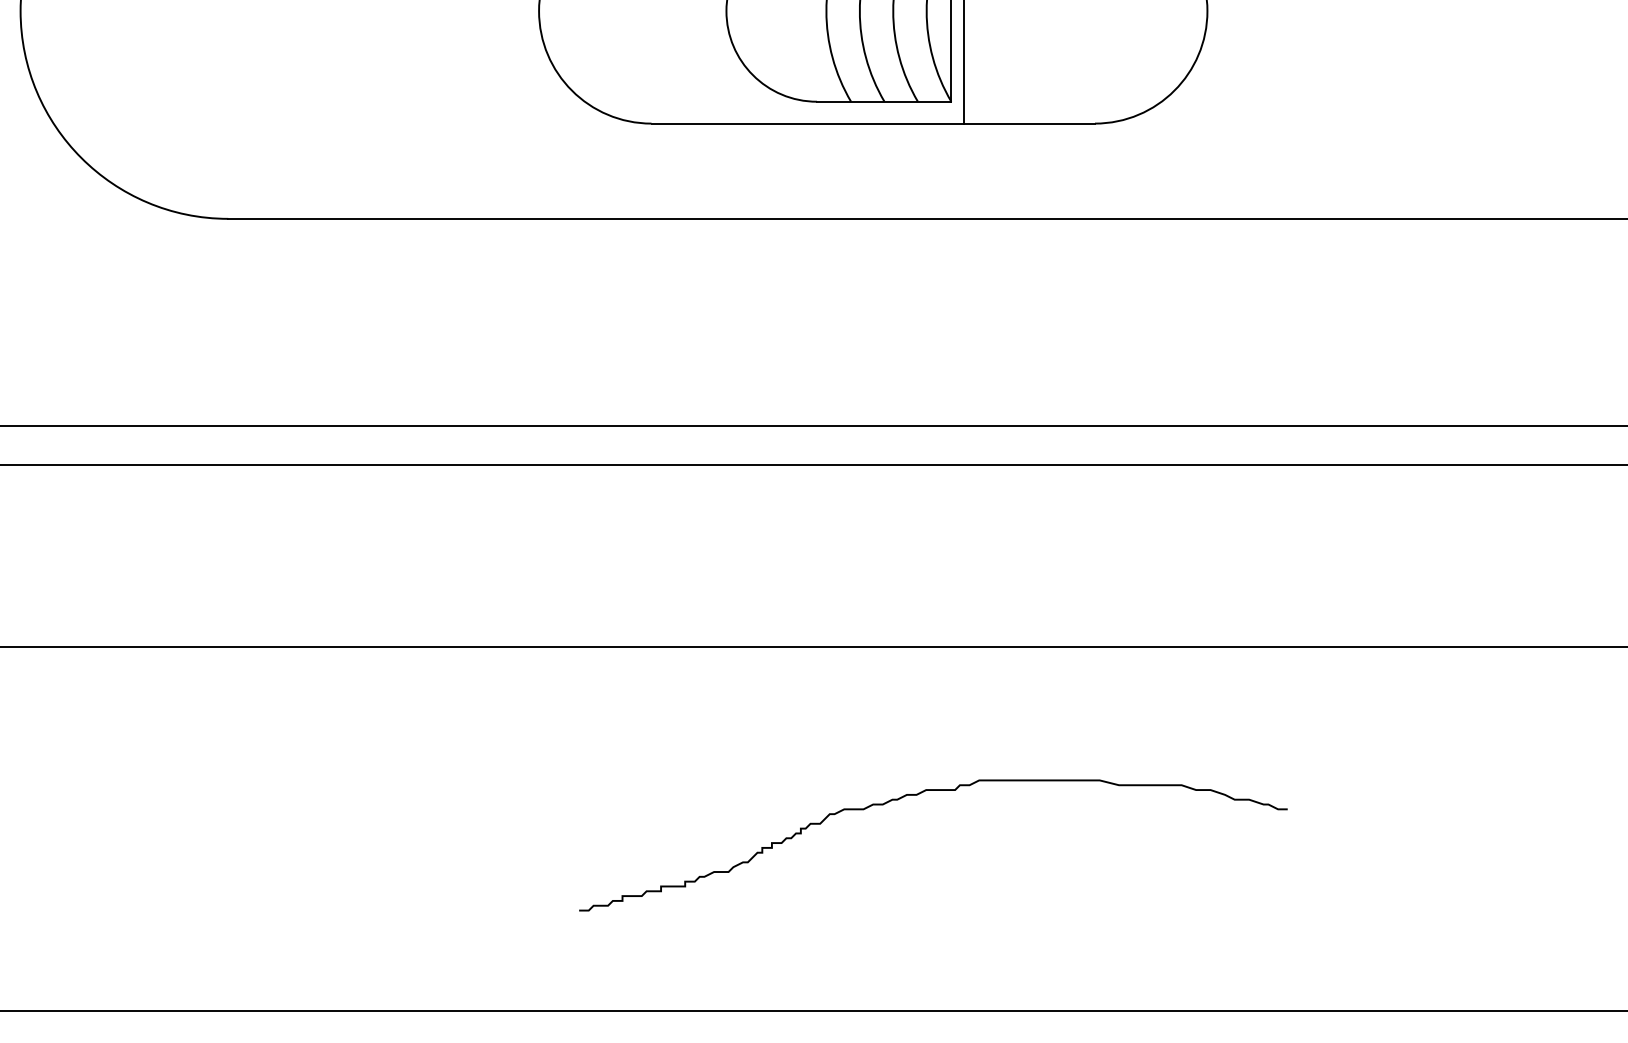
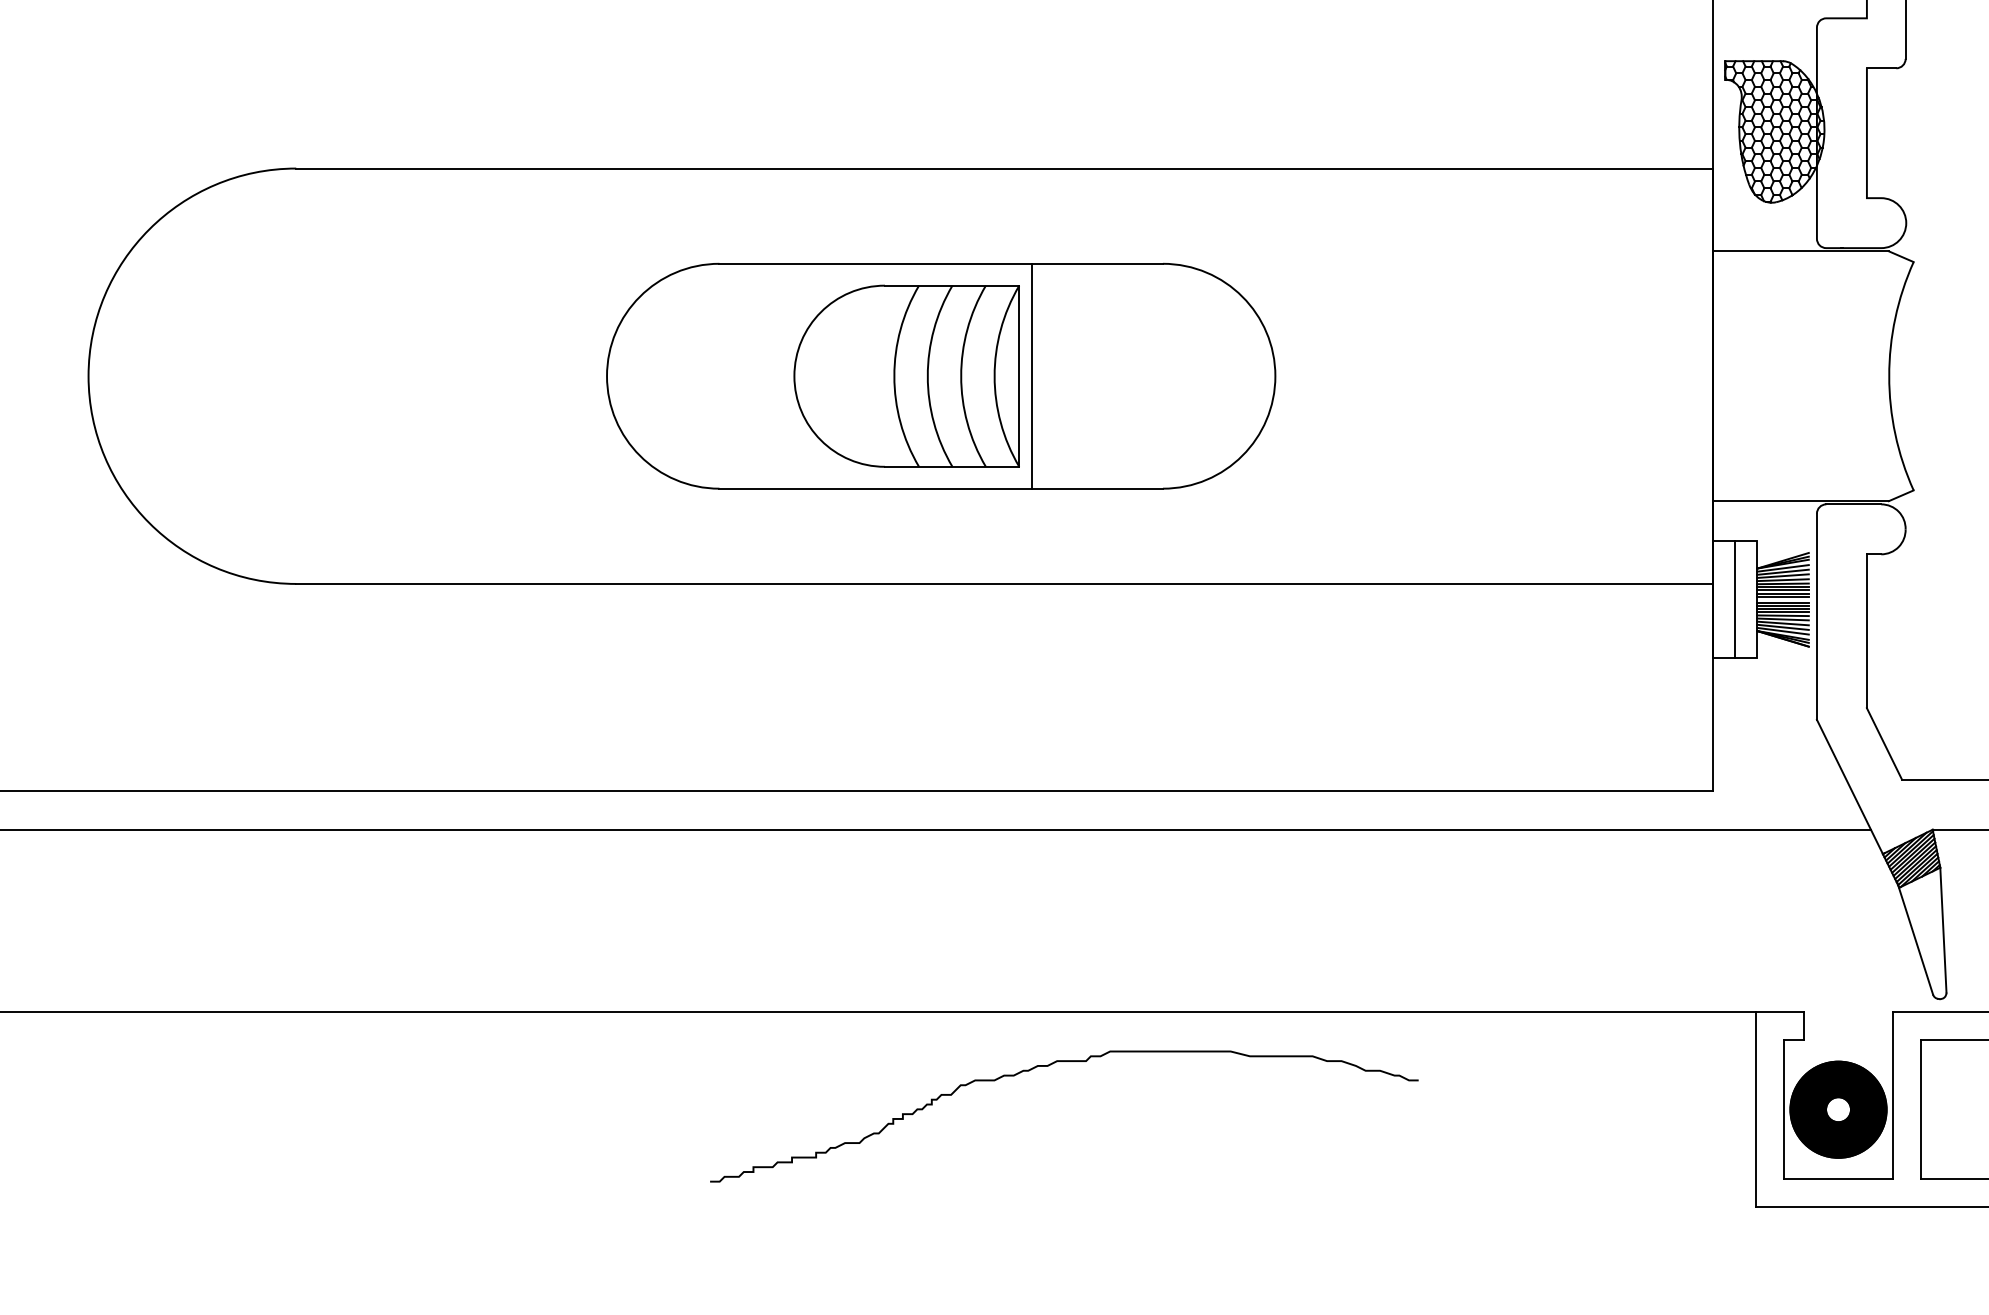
curve: (917, 795) -> (1048, 1066), moved

